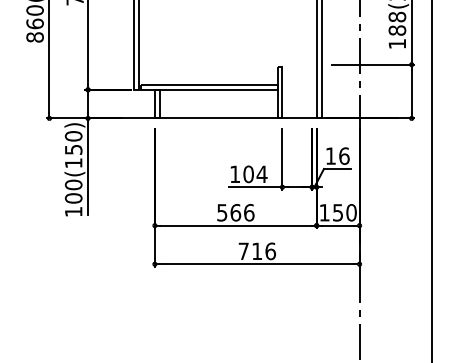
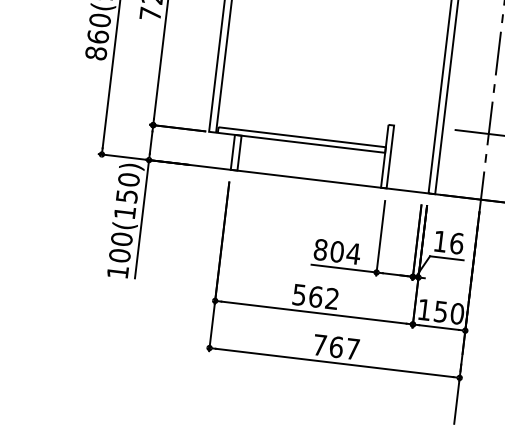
text: (235, 174) -> (321, 250), 104 -> 804
text: (249, 212) -> (332, 298), 566 -> 562
text: (264, 251) -> (345, 348), 716 -> 767

